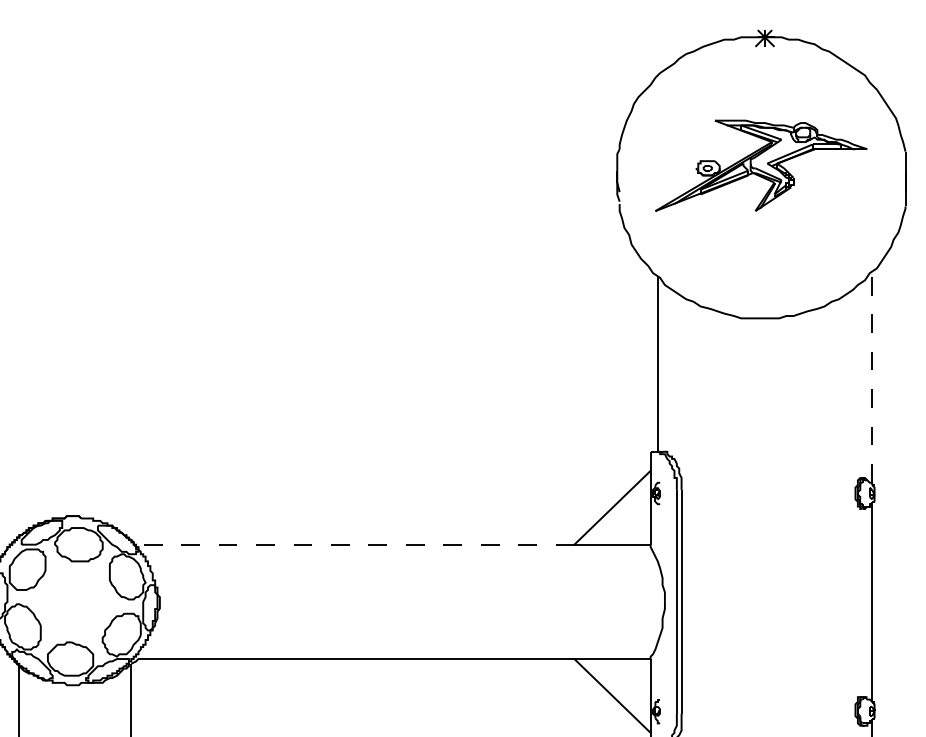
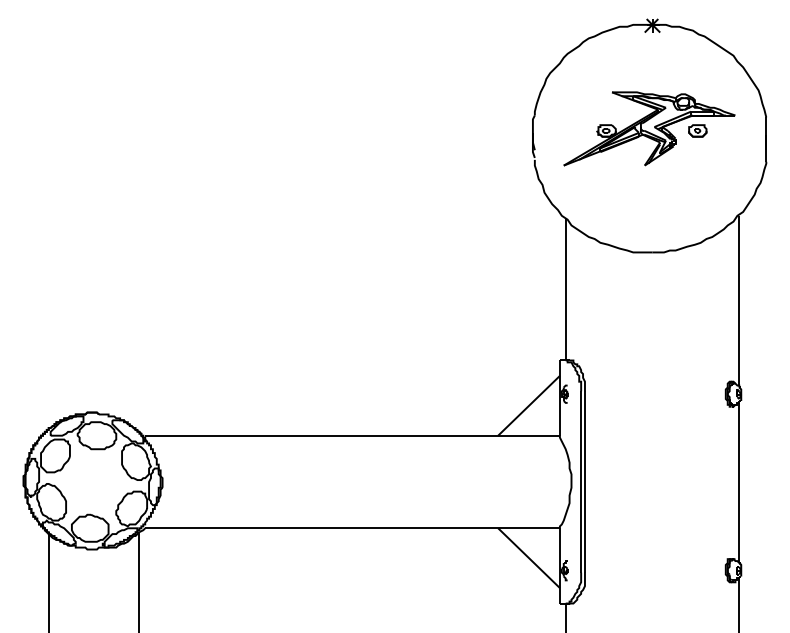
part: (820, 167) -> (697, 130), added
line: (872, 377) -> (739, 300), dashed -> solid
line: (356, 544) -> (321, 435), dashed -> solid

